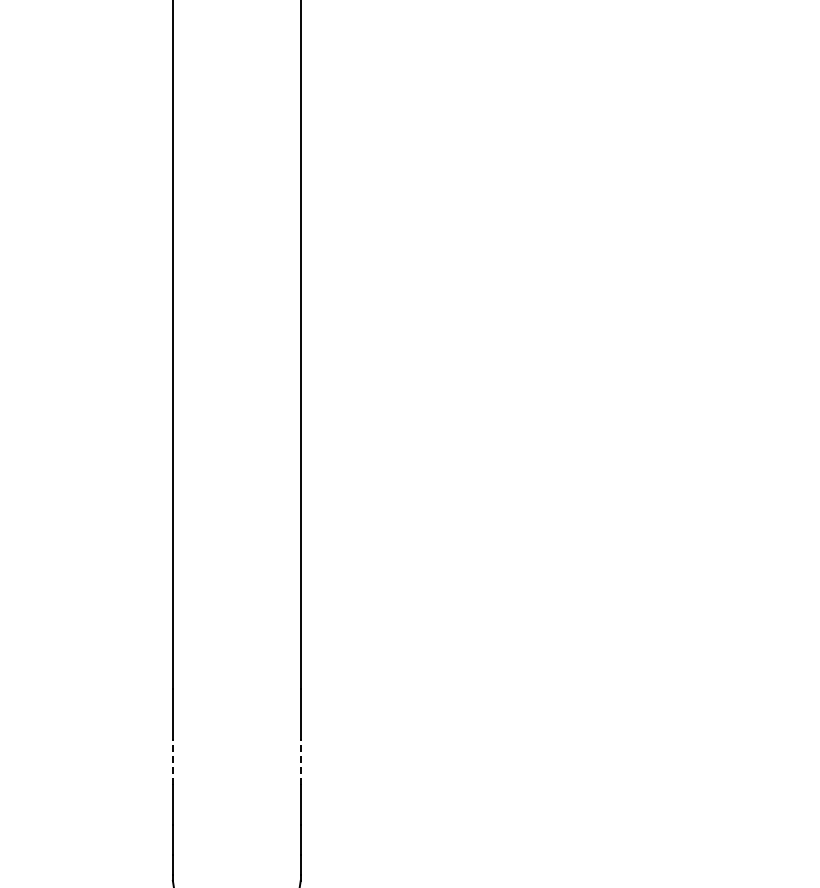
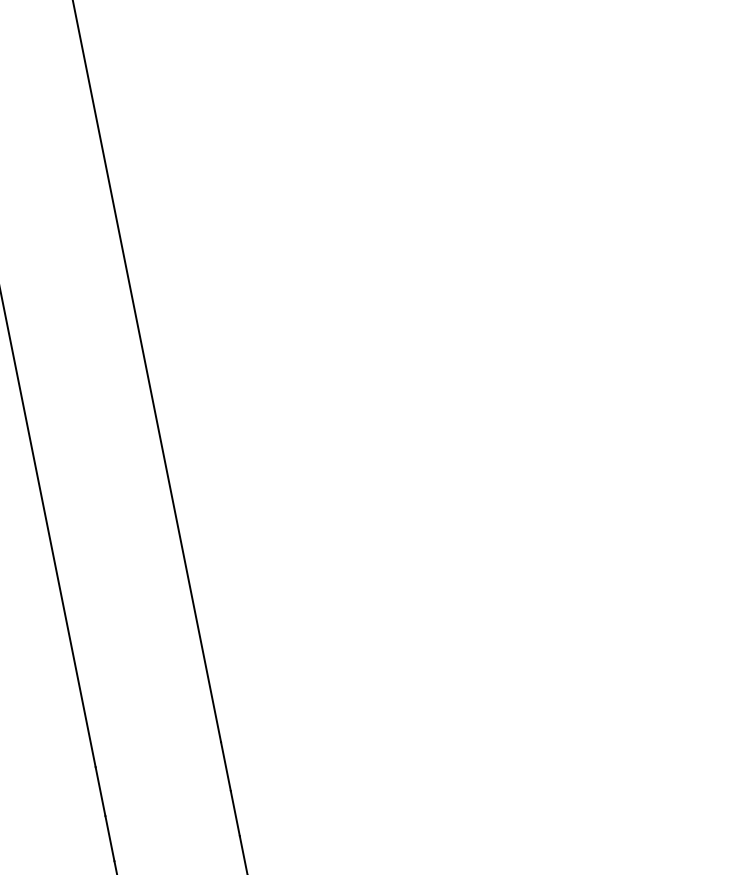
line: (172, 761) -> (109, 838), dashed -> solid
line: (300, 761) -> (235, 813), dashed -> solid

